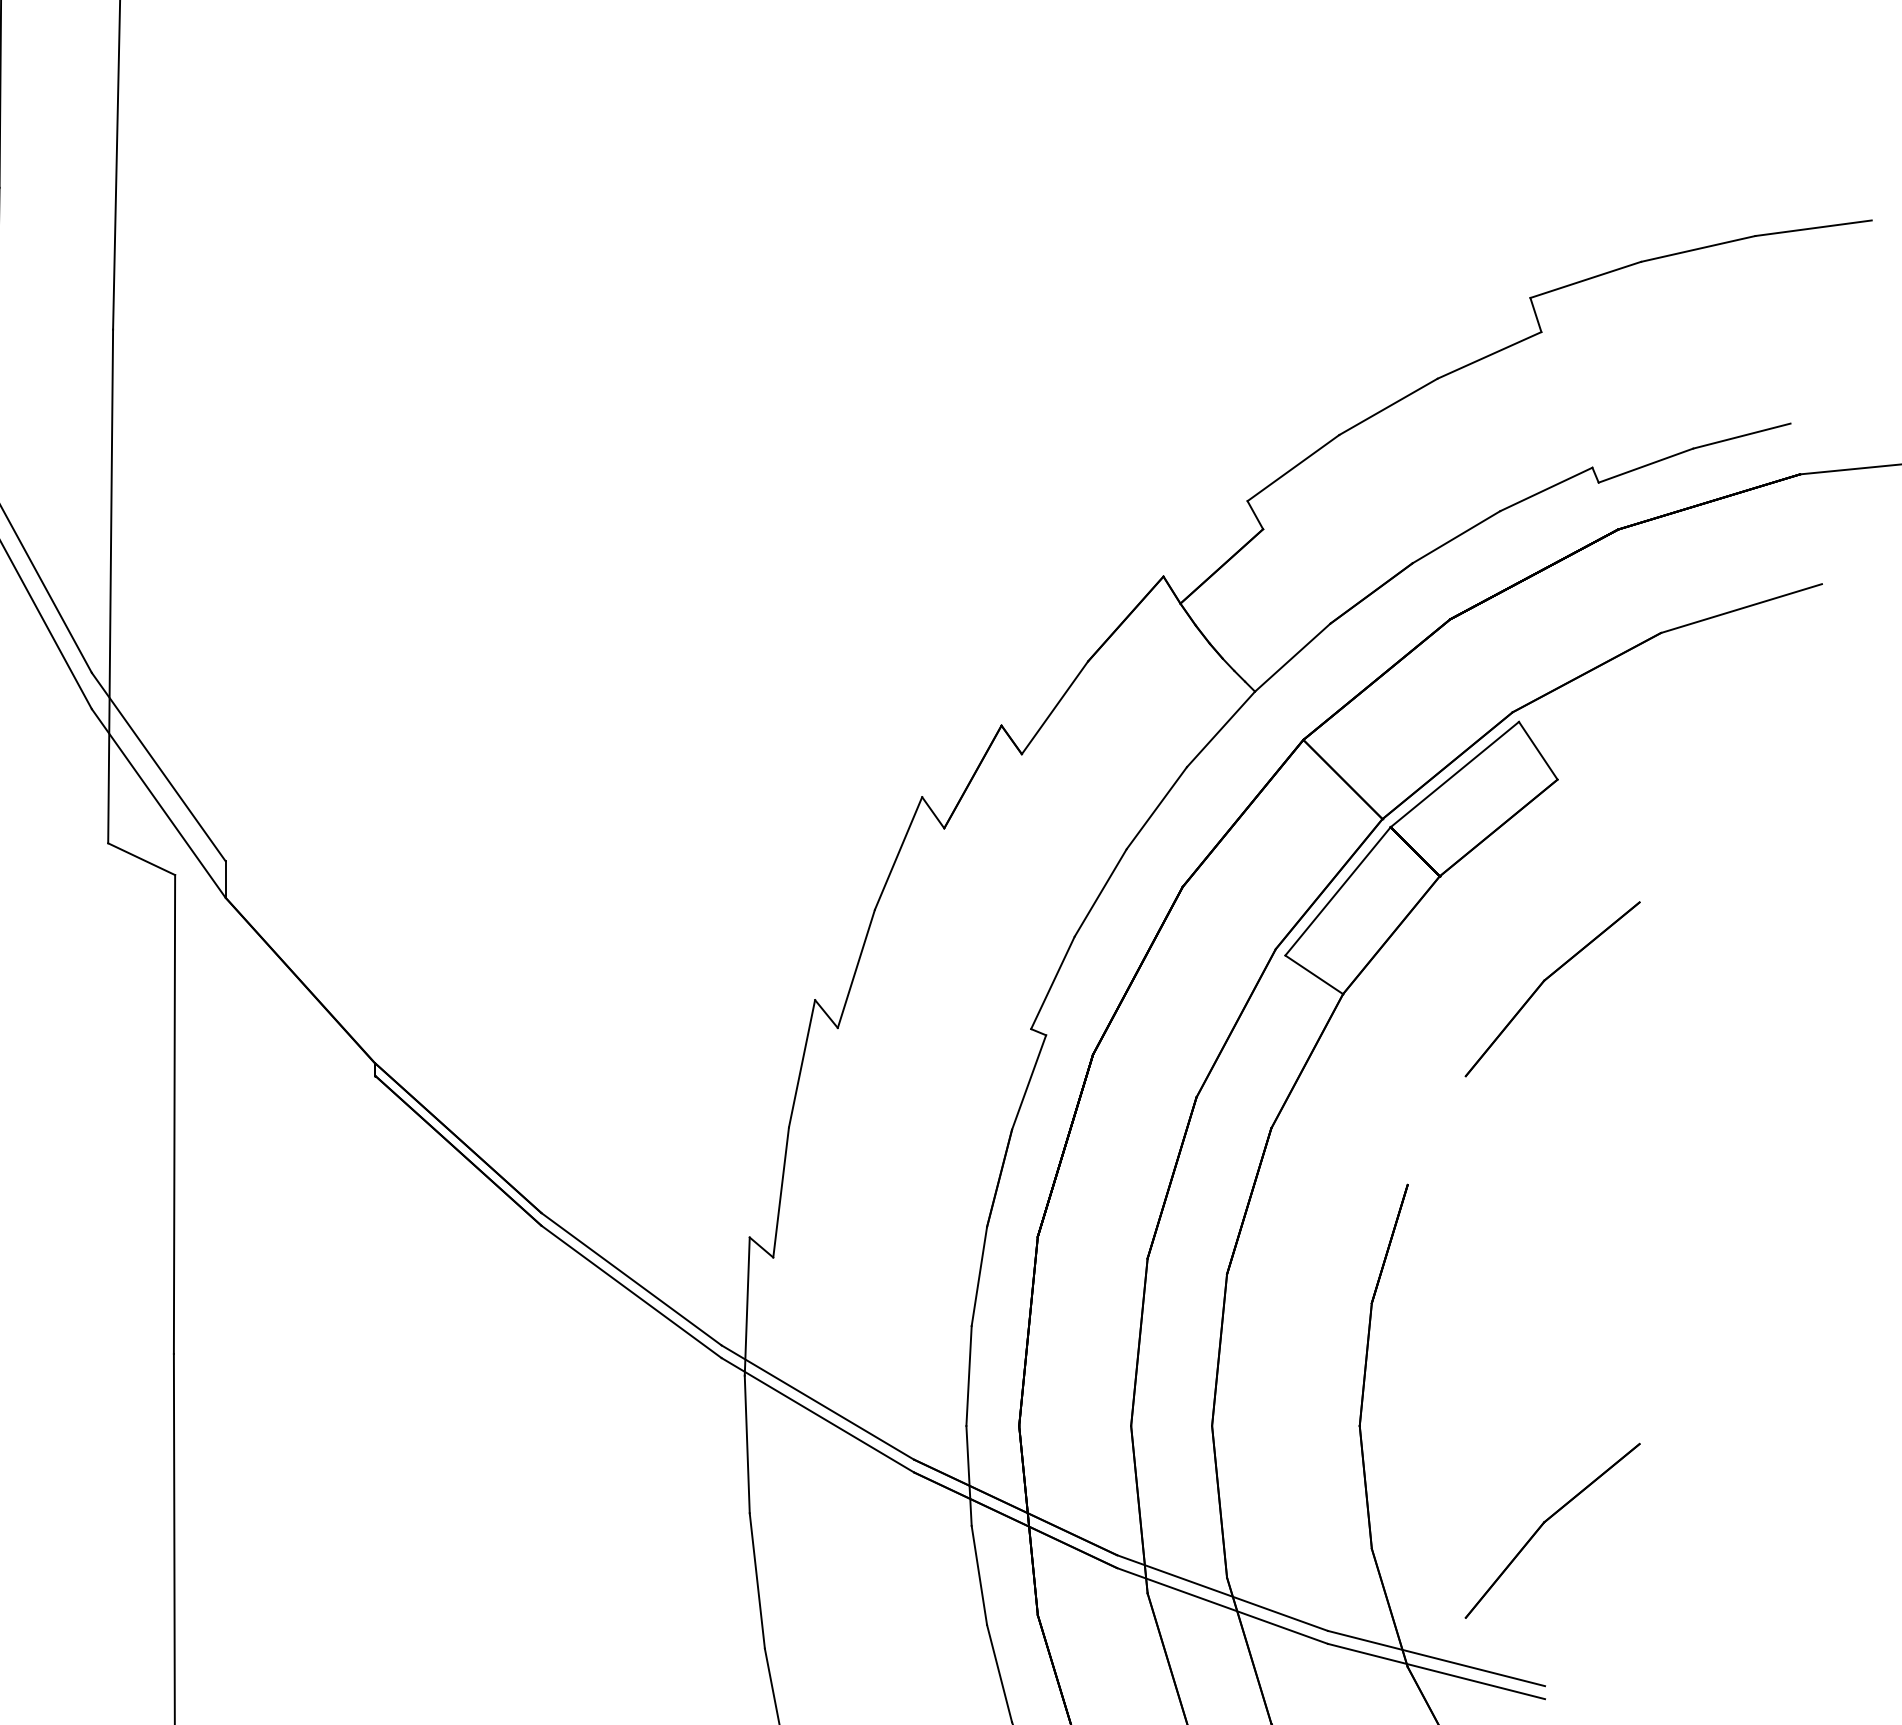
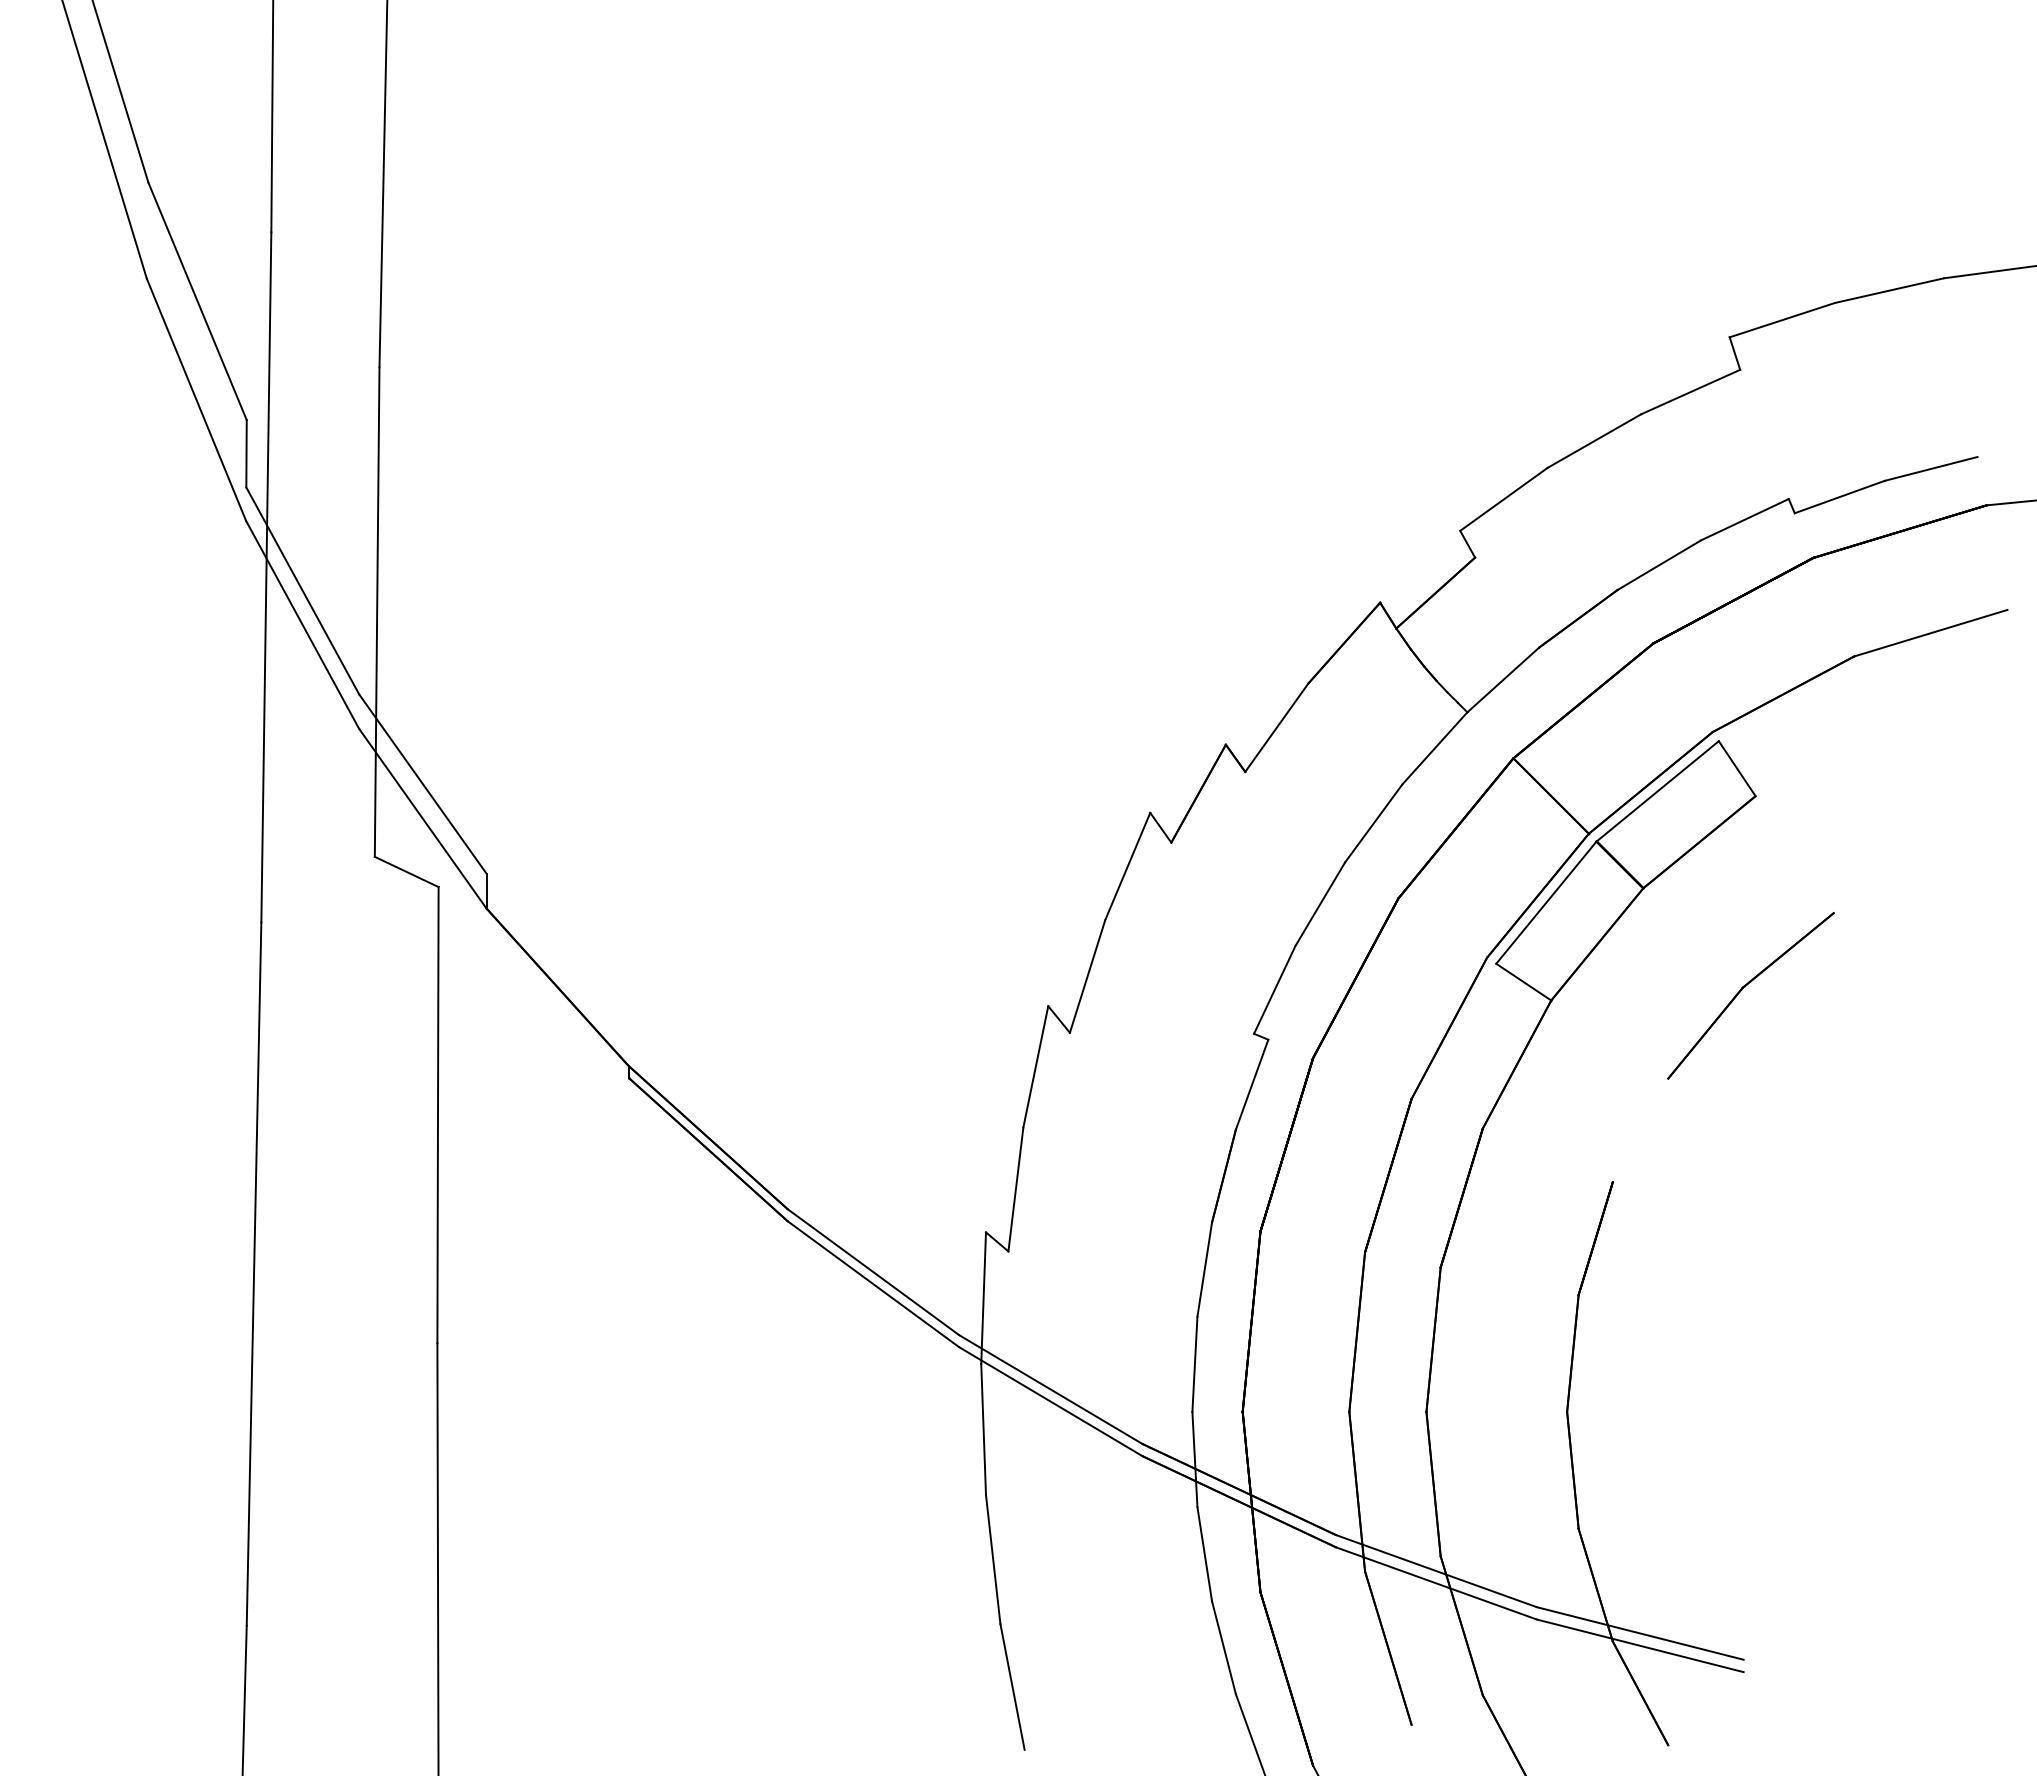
part: (1548, 1521) -> (1746, 1502), removed

